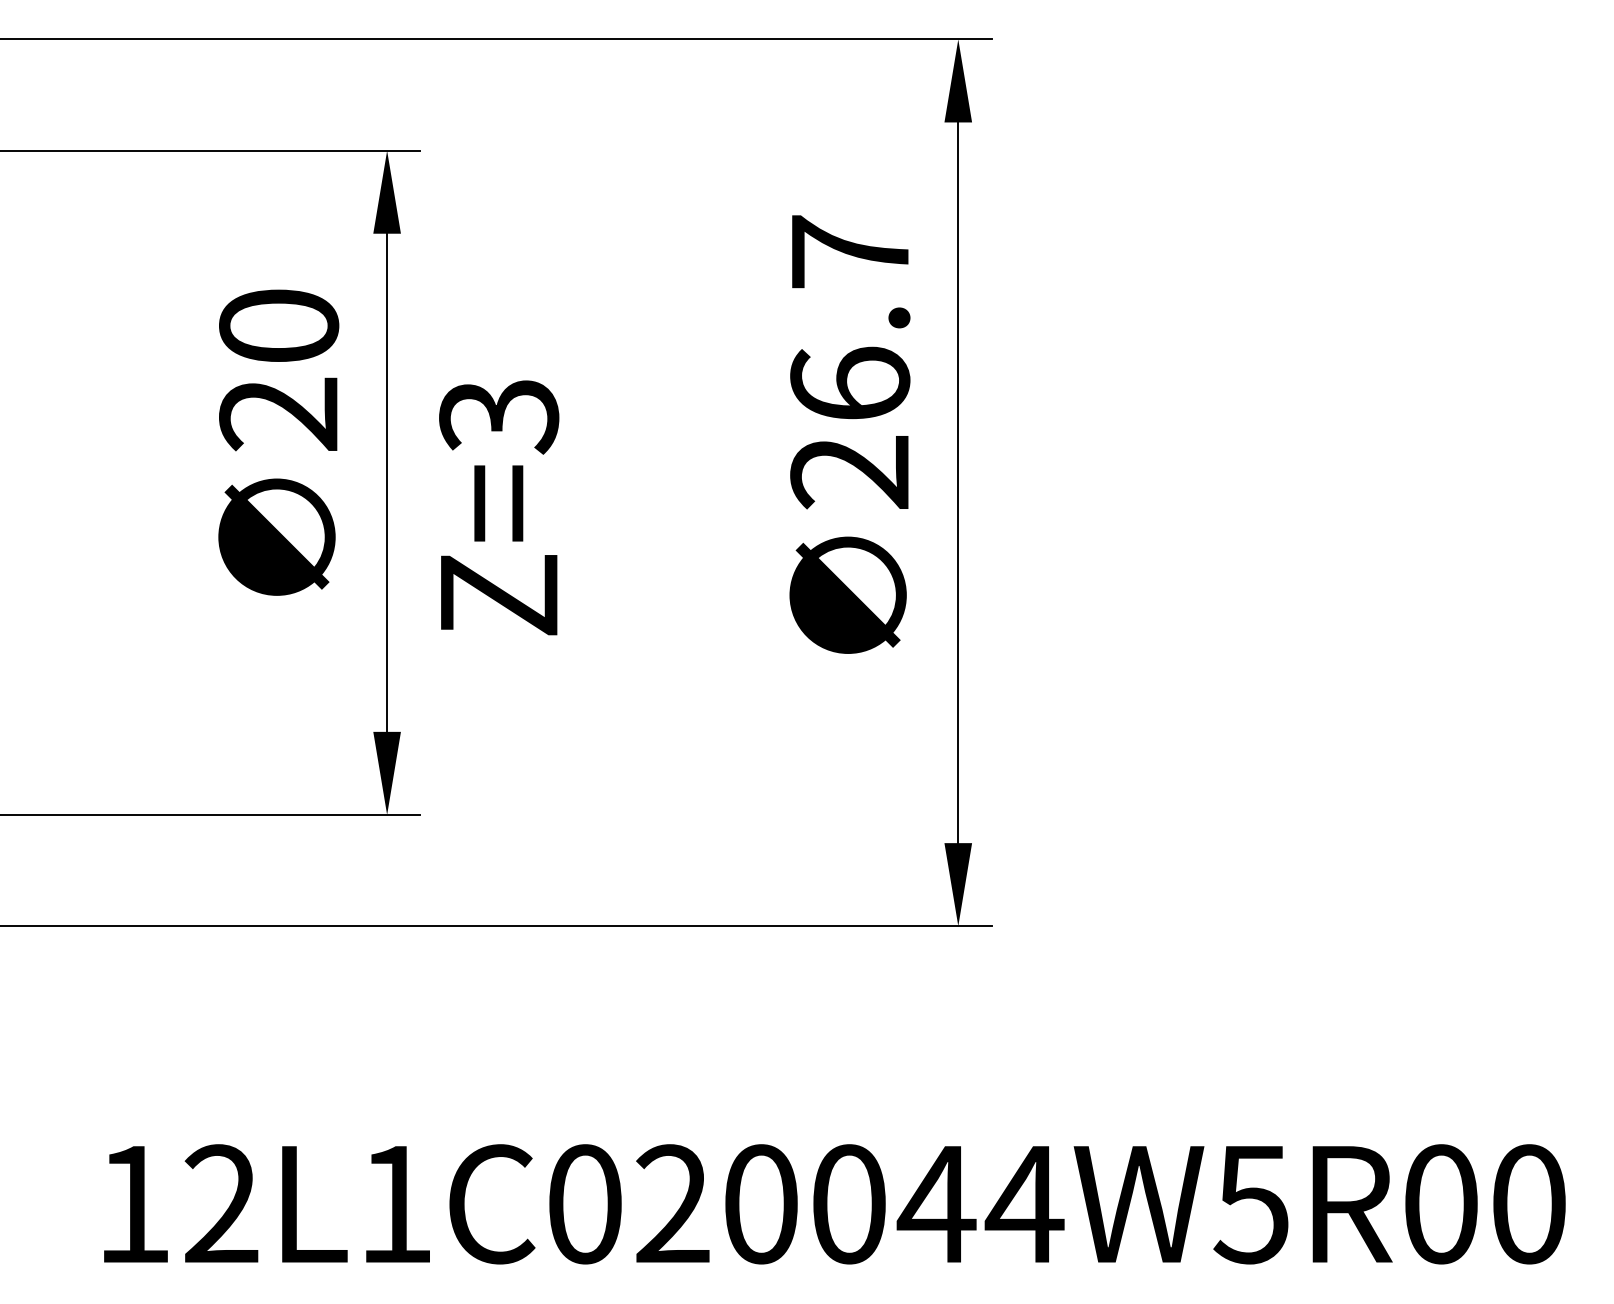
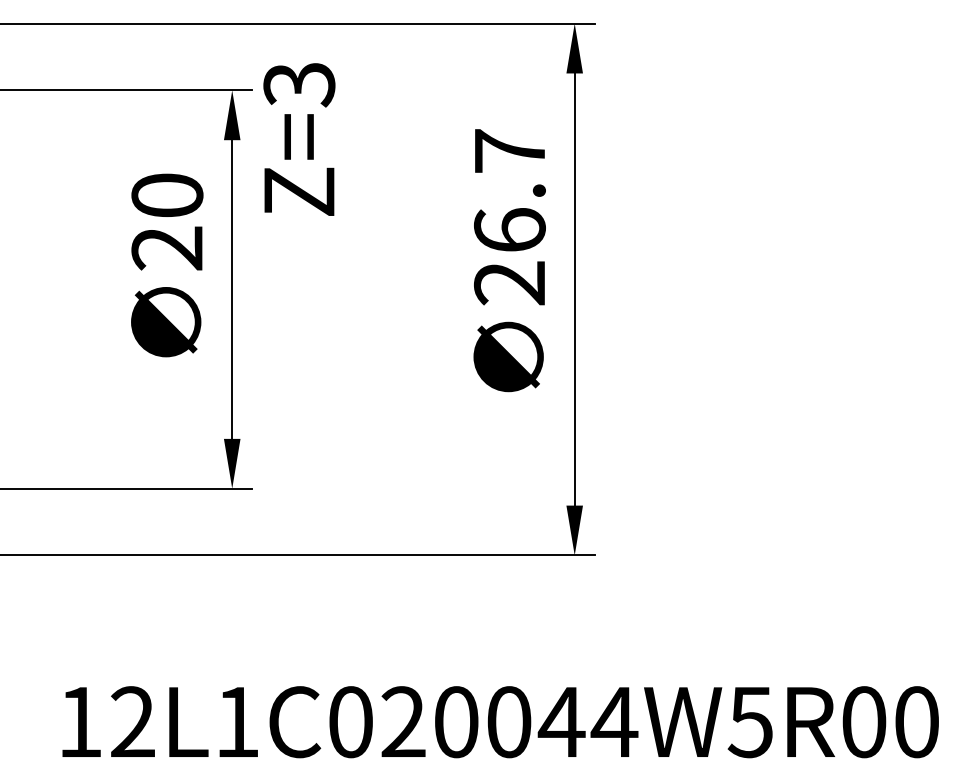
text: (499, 507) -> (299, 139), moved

